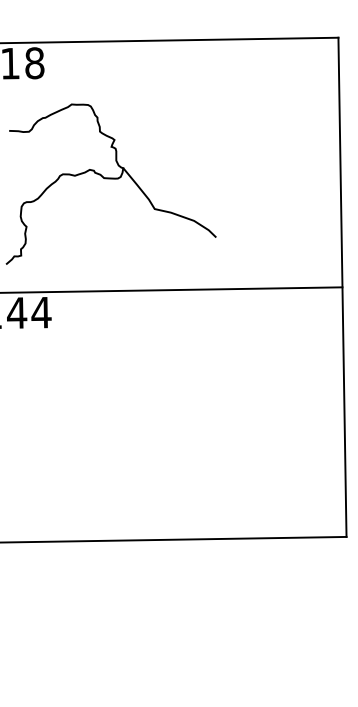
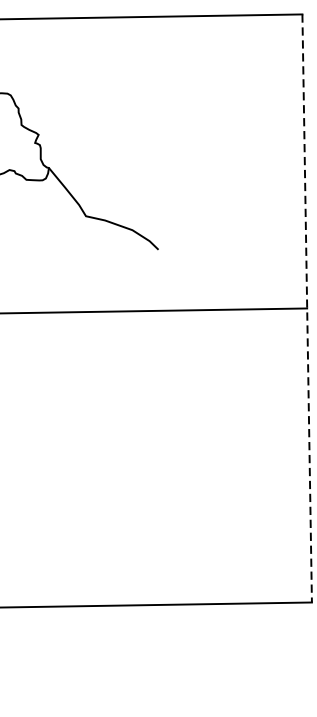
line: (342, 287) -> (307, 308), solid -> dashed

